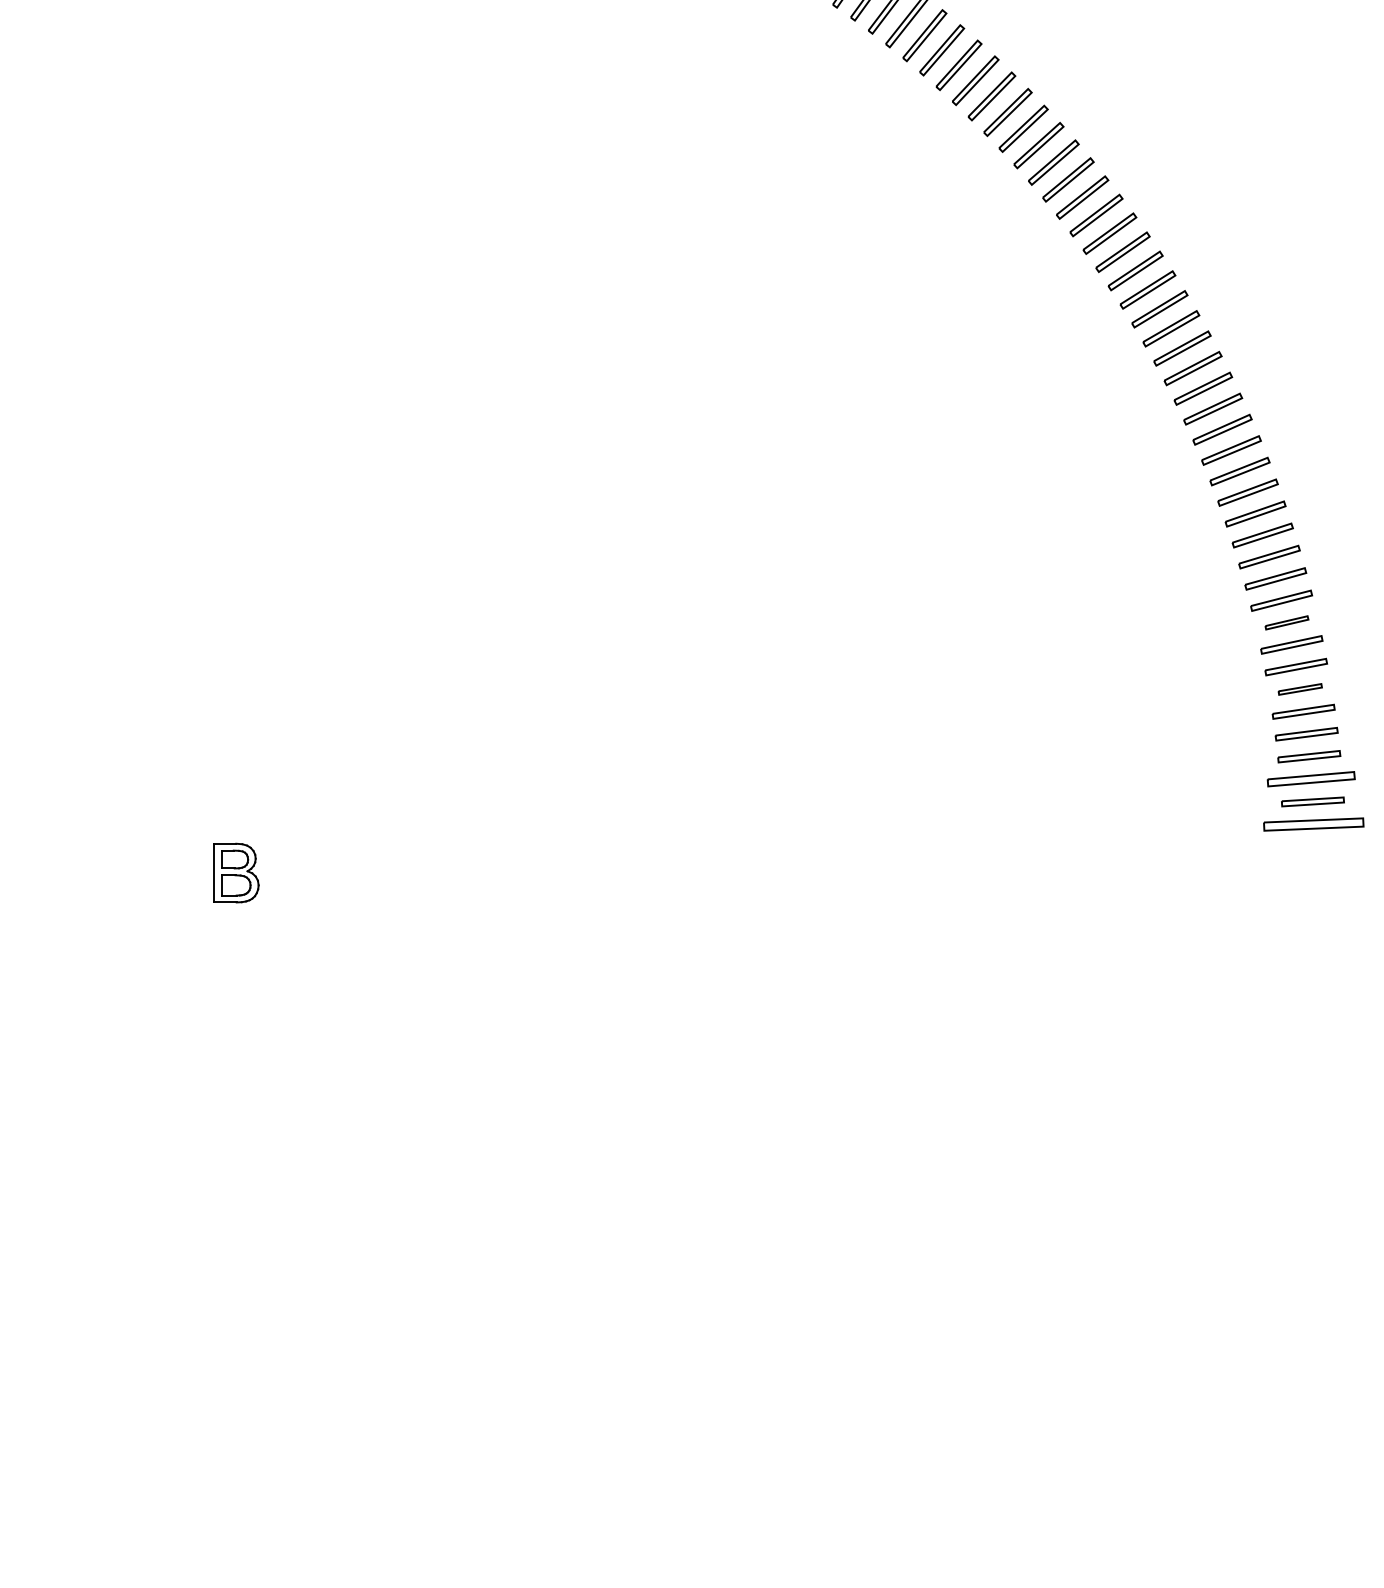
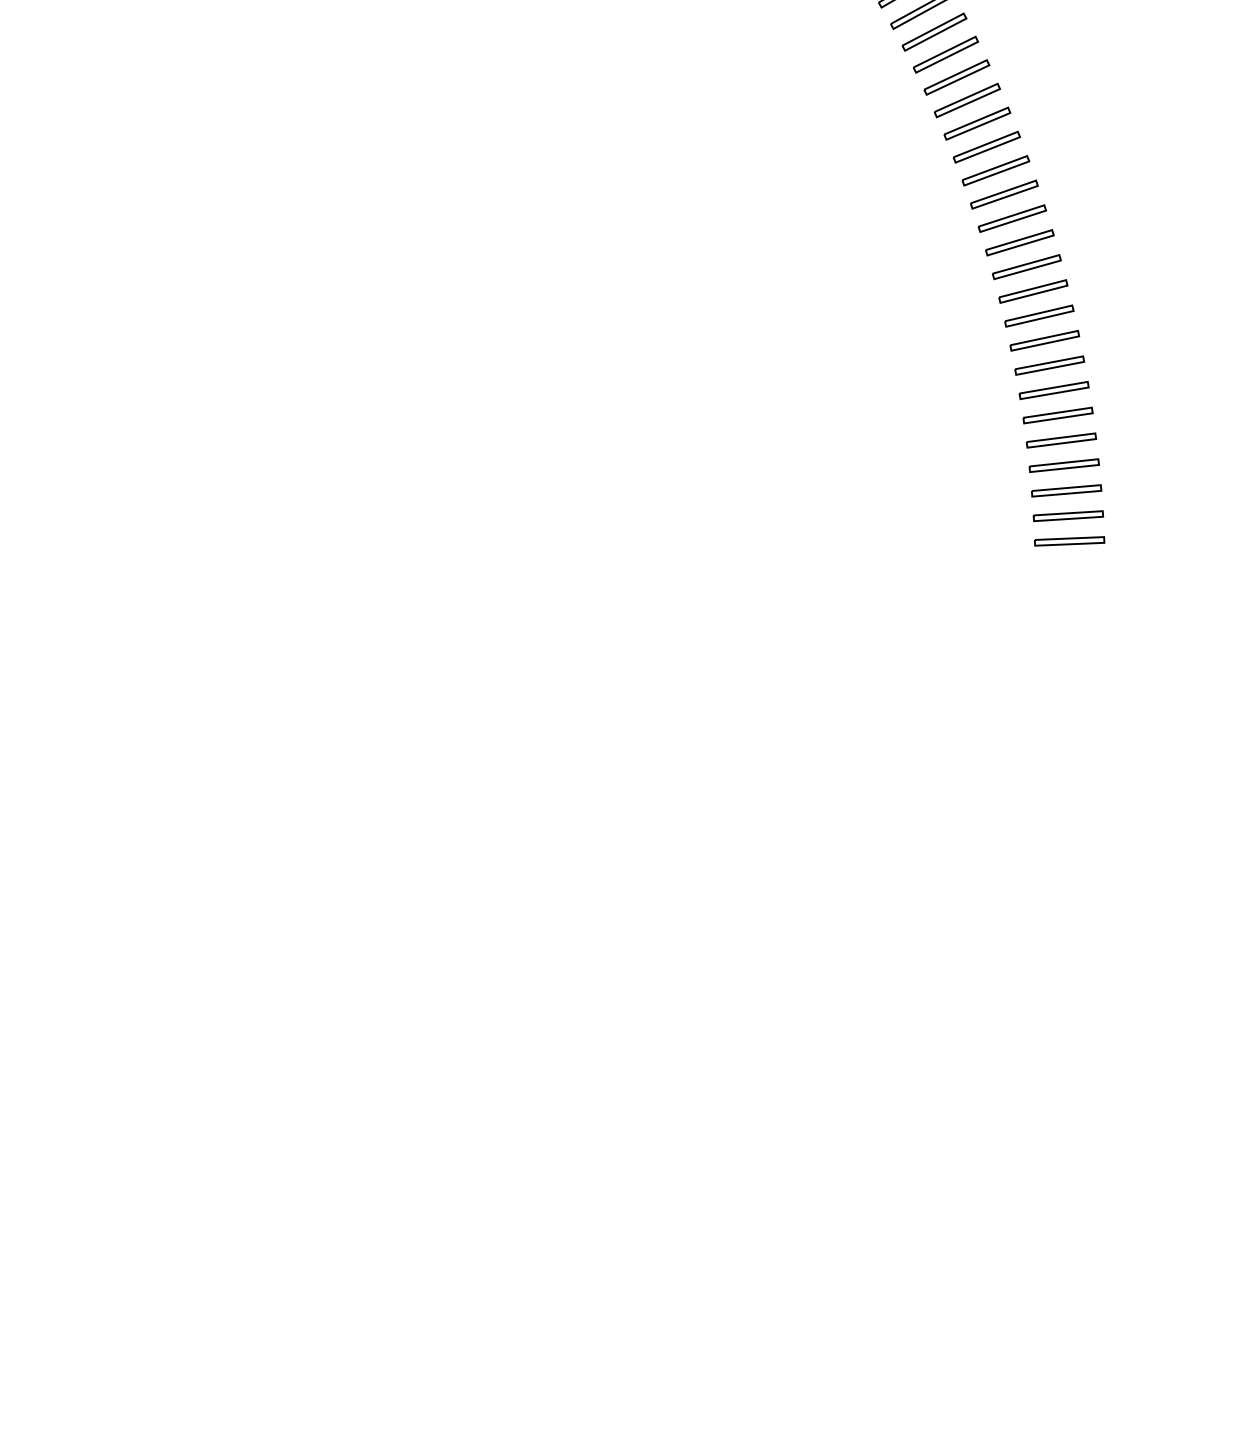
part: (1286, 622) -> (1038, 315), size x1.43
part: (1300, 689) -> (1054, 390), size x1.43
part: (1311, 779) -> (1066, 491), size x0.71
part: (1314, 824) -> (1070, 541), size x0.62

